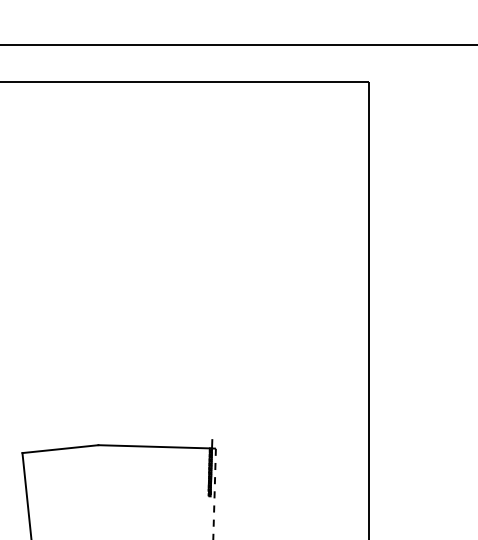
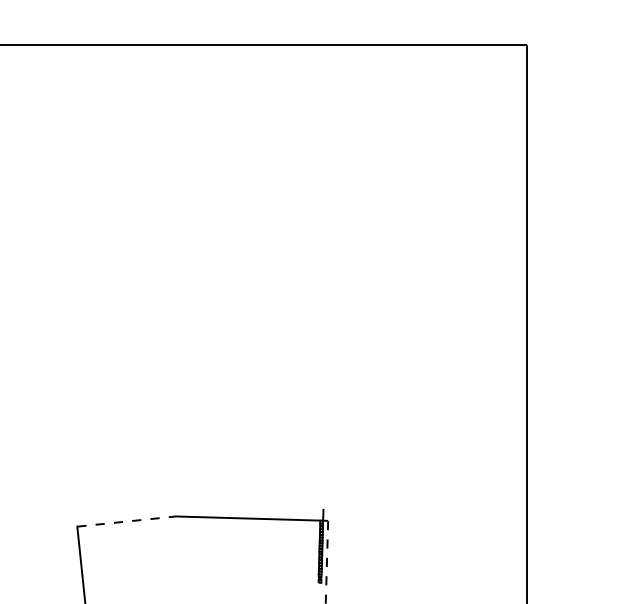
line: (60, 449) -> (126, 522), solid -> dashed

